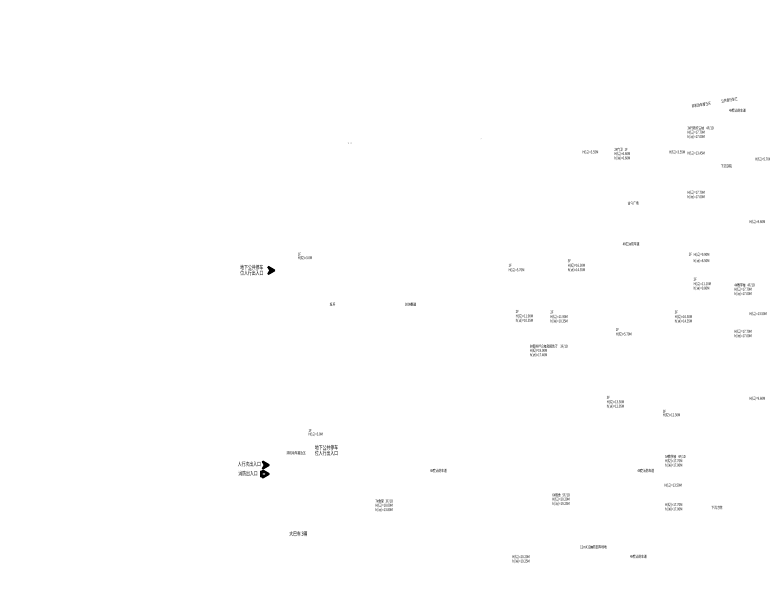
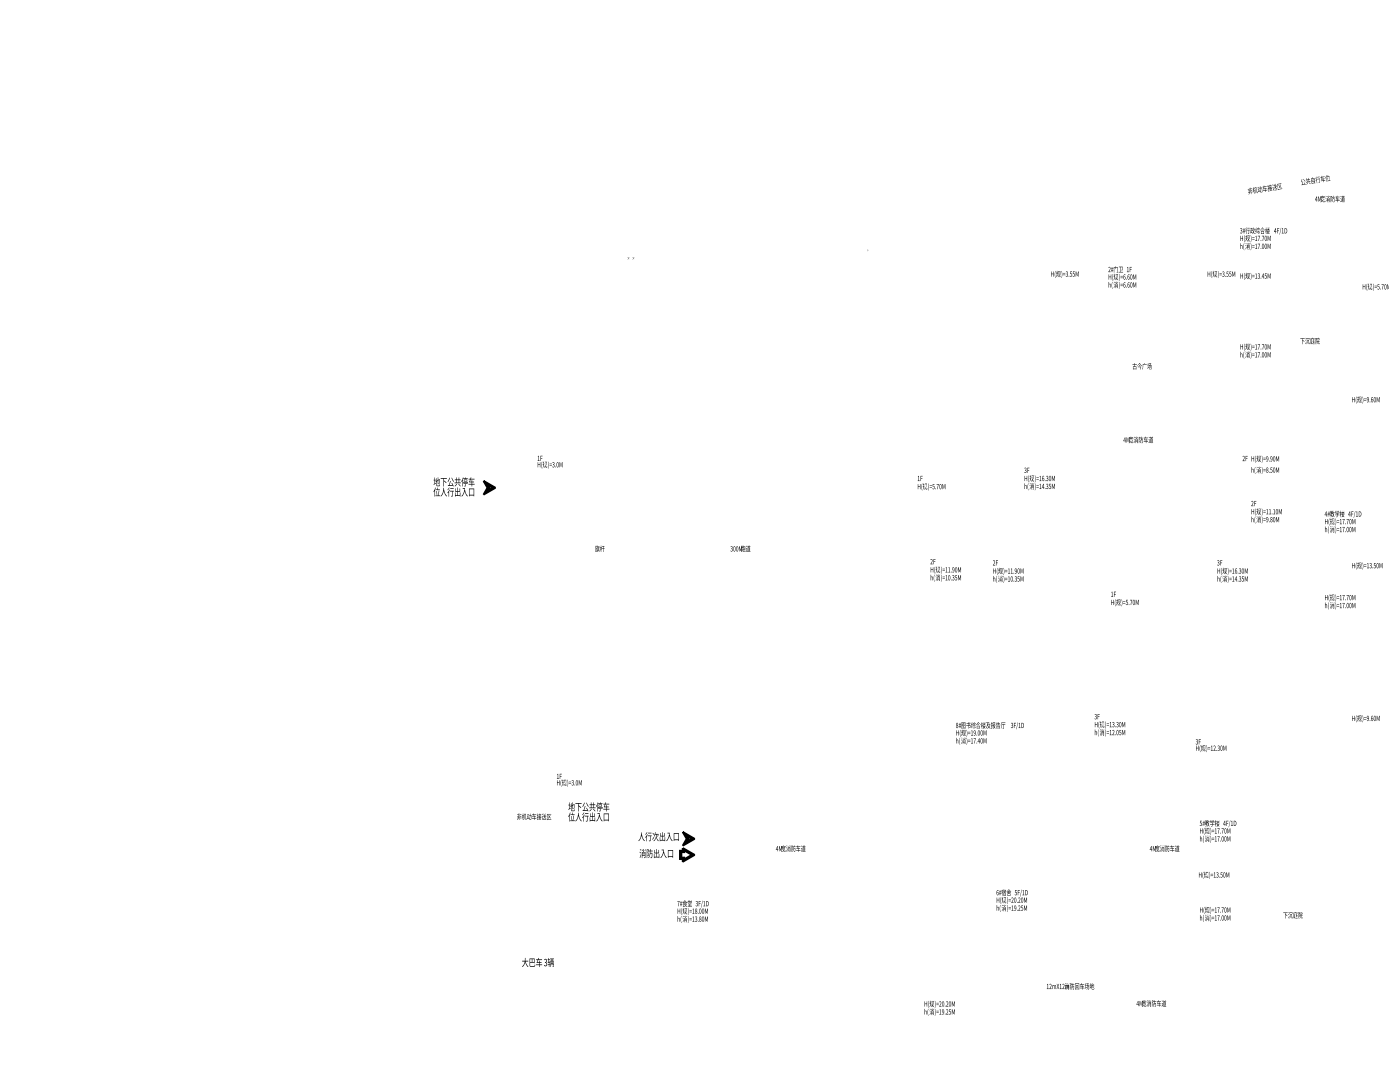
text: (726, 165) -> (1310, 340), moved
text: (548, 350) -> (989, 733), moved
part: (253, 469) -> (666, 846), moved

